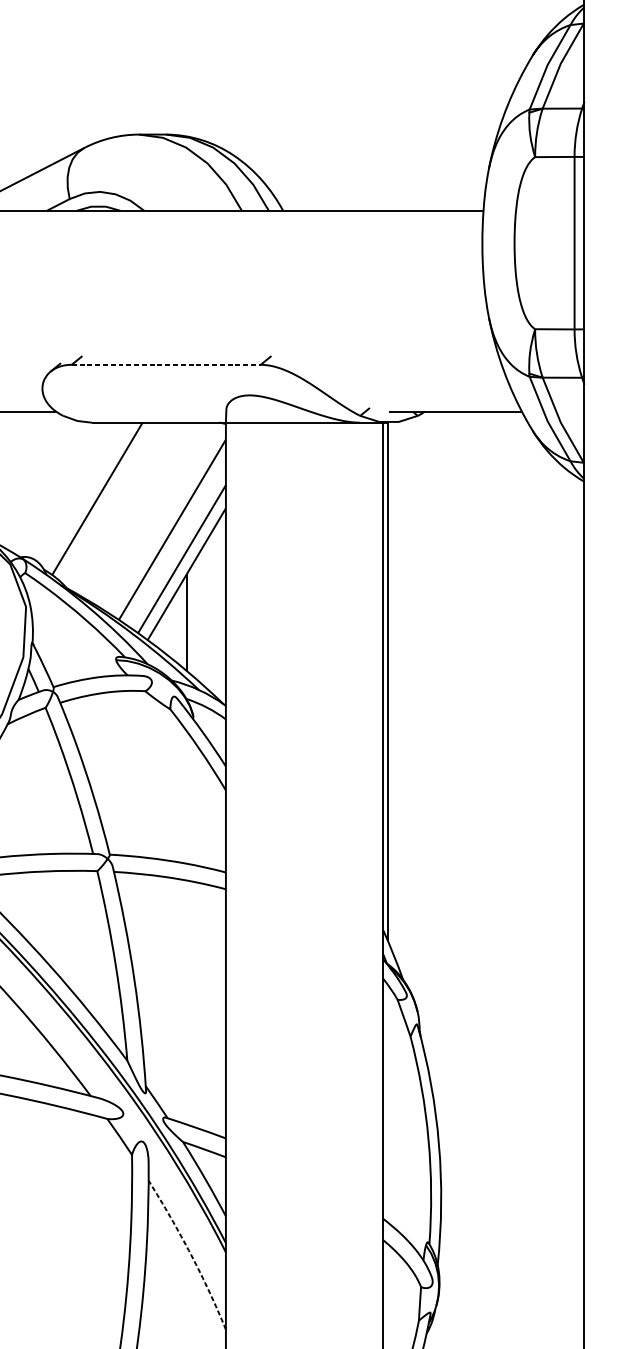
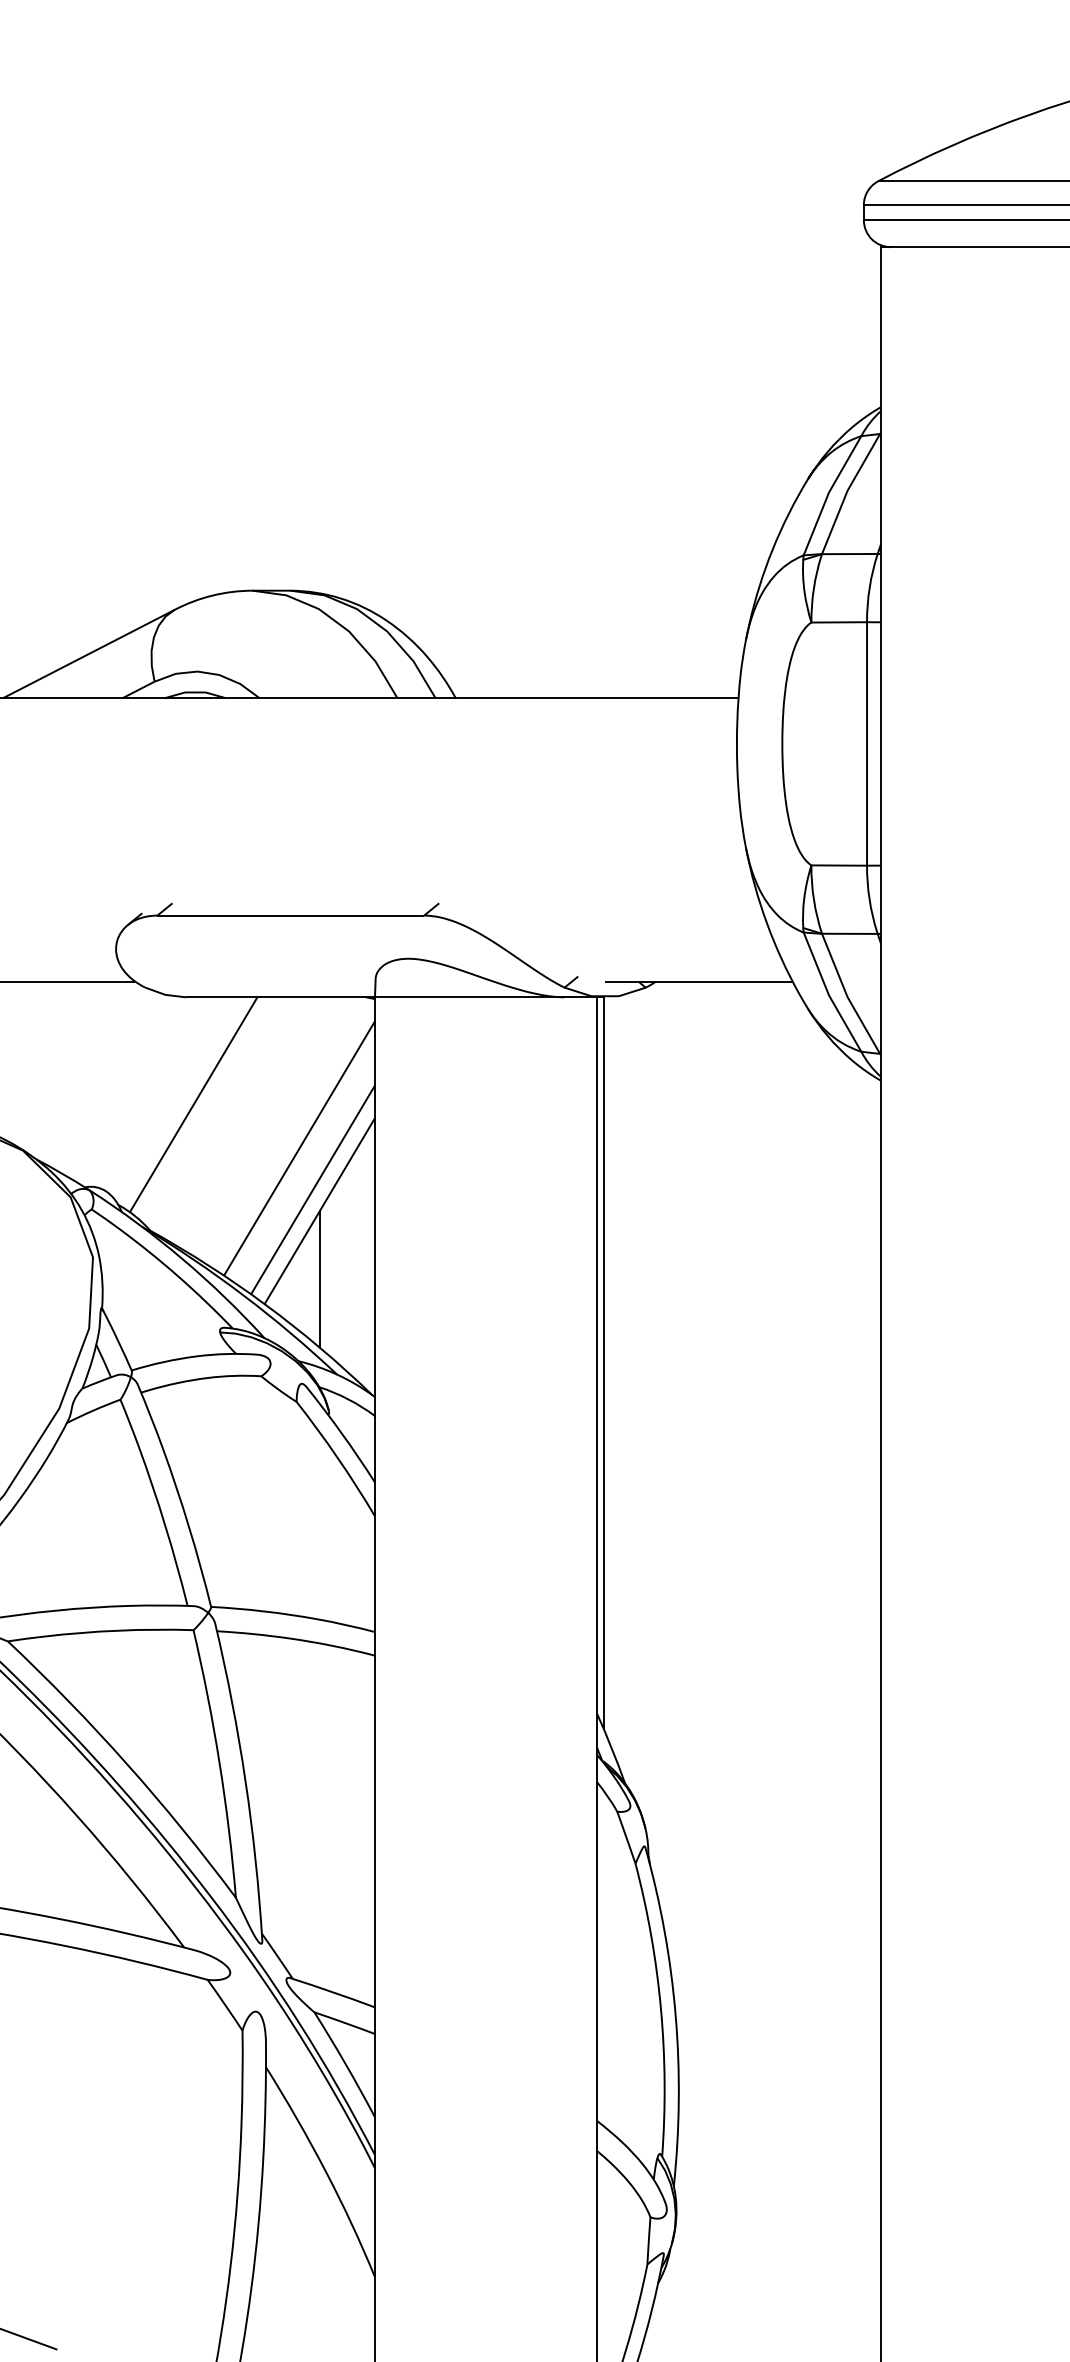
line: (166, 364) -> (291, 915), dashed -> solid
line: (190, 1252) -> (324, 2168), dashed -> solid

